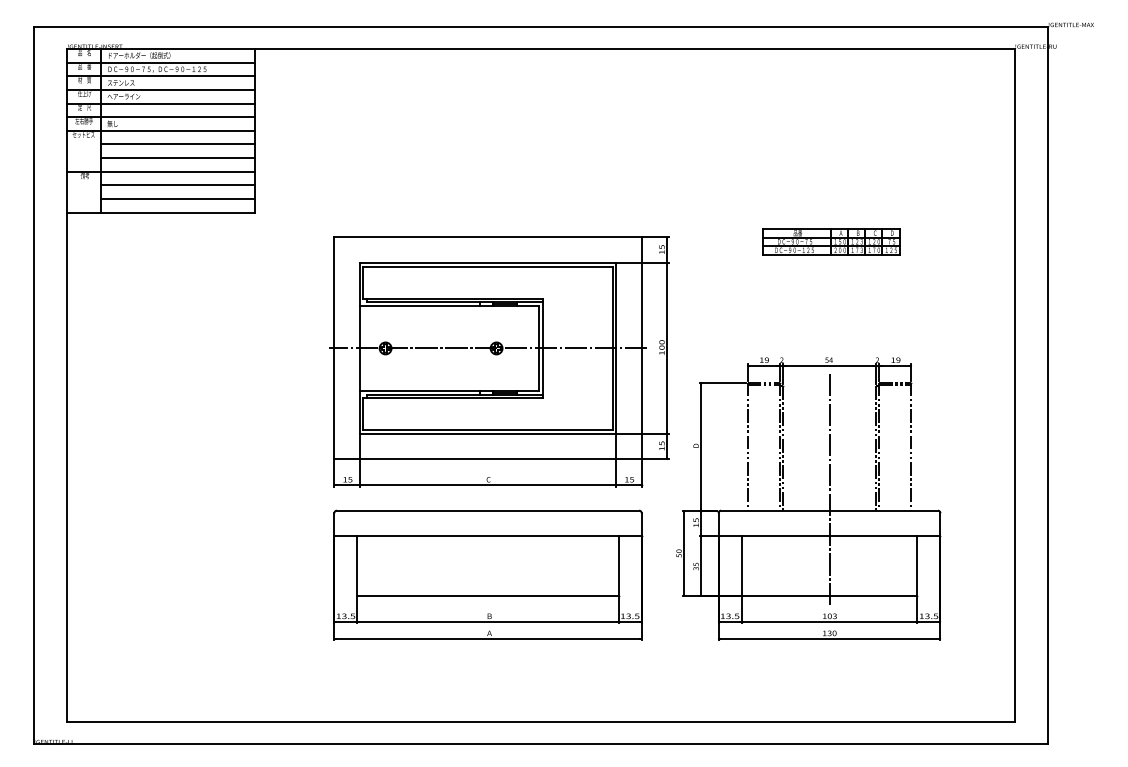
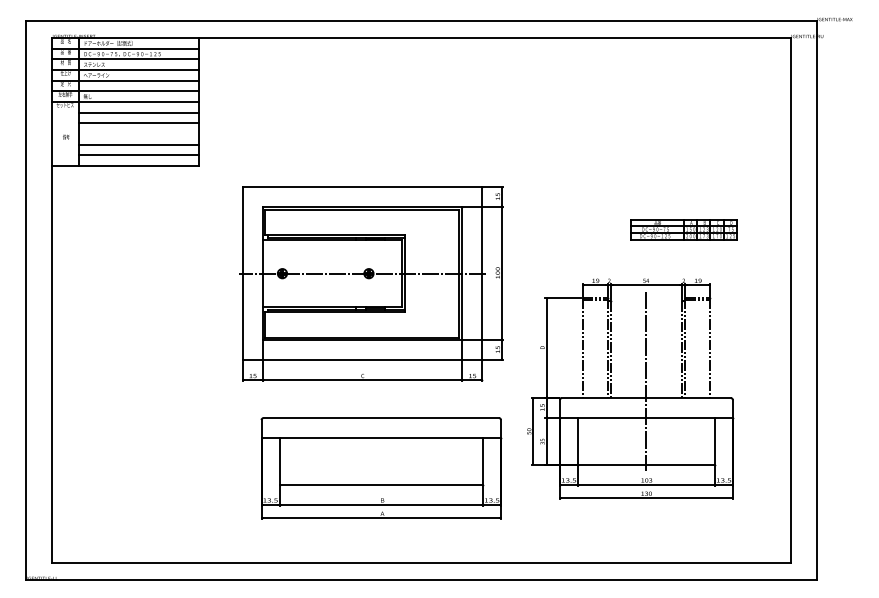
line: (161, 172) -> (125, 134), removed
part: (830, 241) -> (683, 229), moved
part: (499, 361) -> (371, 283), moved
part: (488, 575) -> (381, 468), moved

